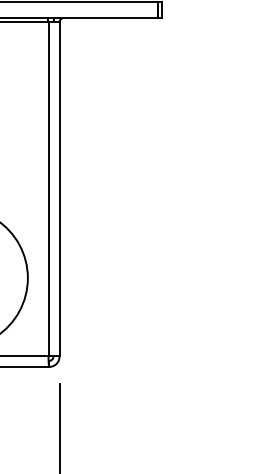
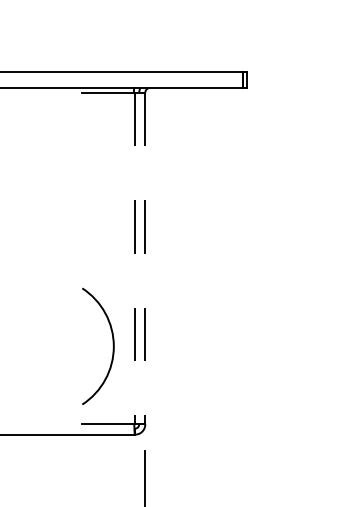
line: (48, 189) -> (134, 258), solid -> dashed
line: (59, 189) -> (145, 258), solid -> dashed

